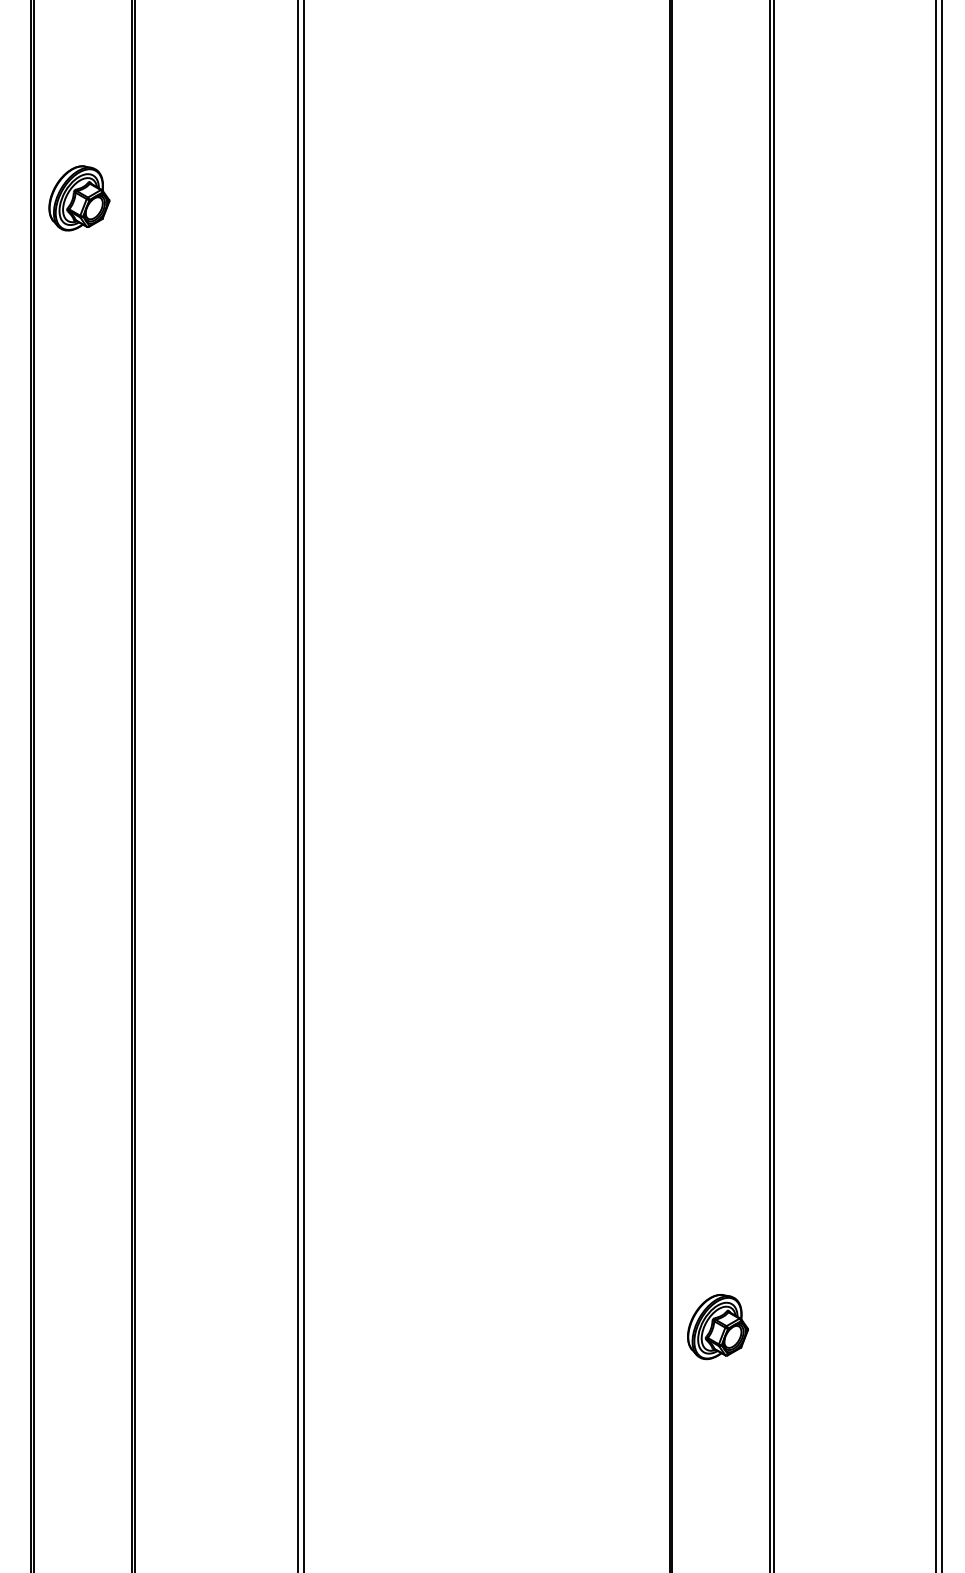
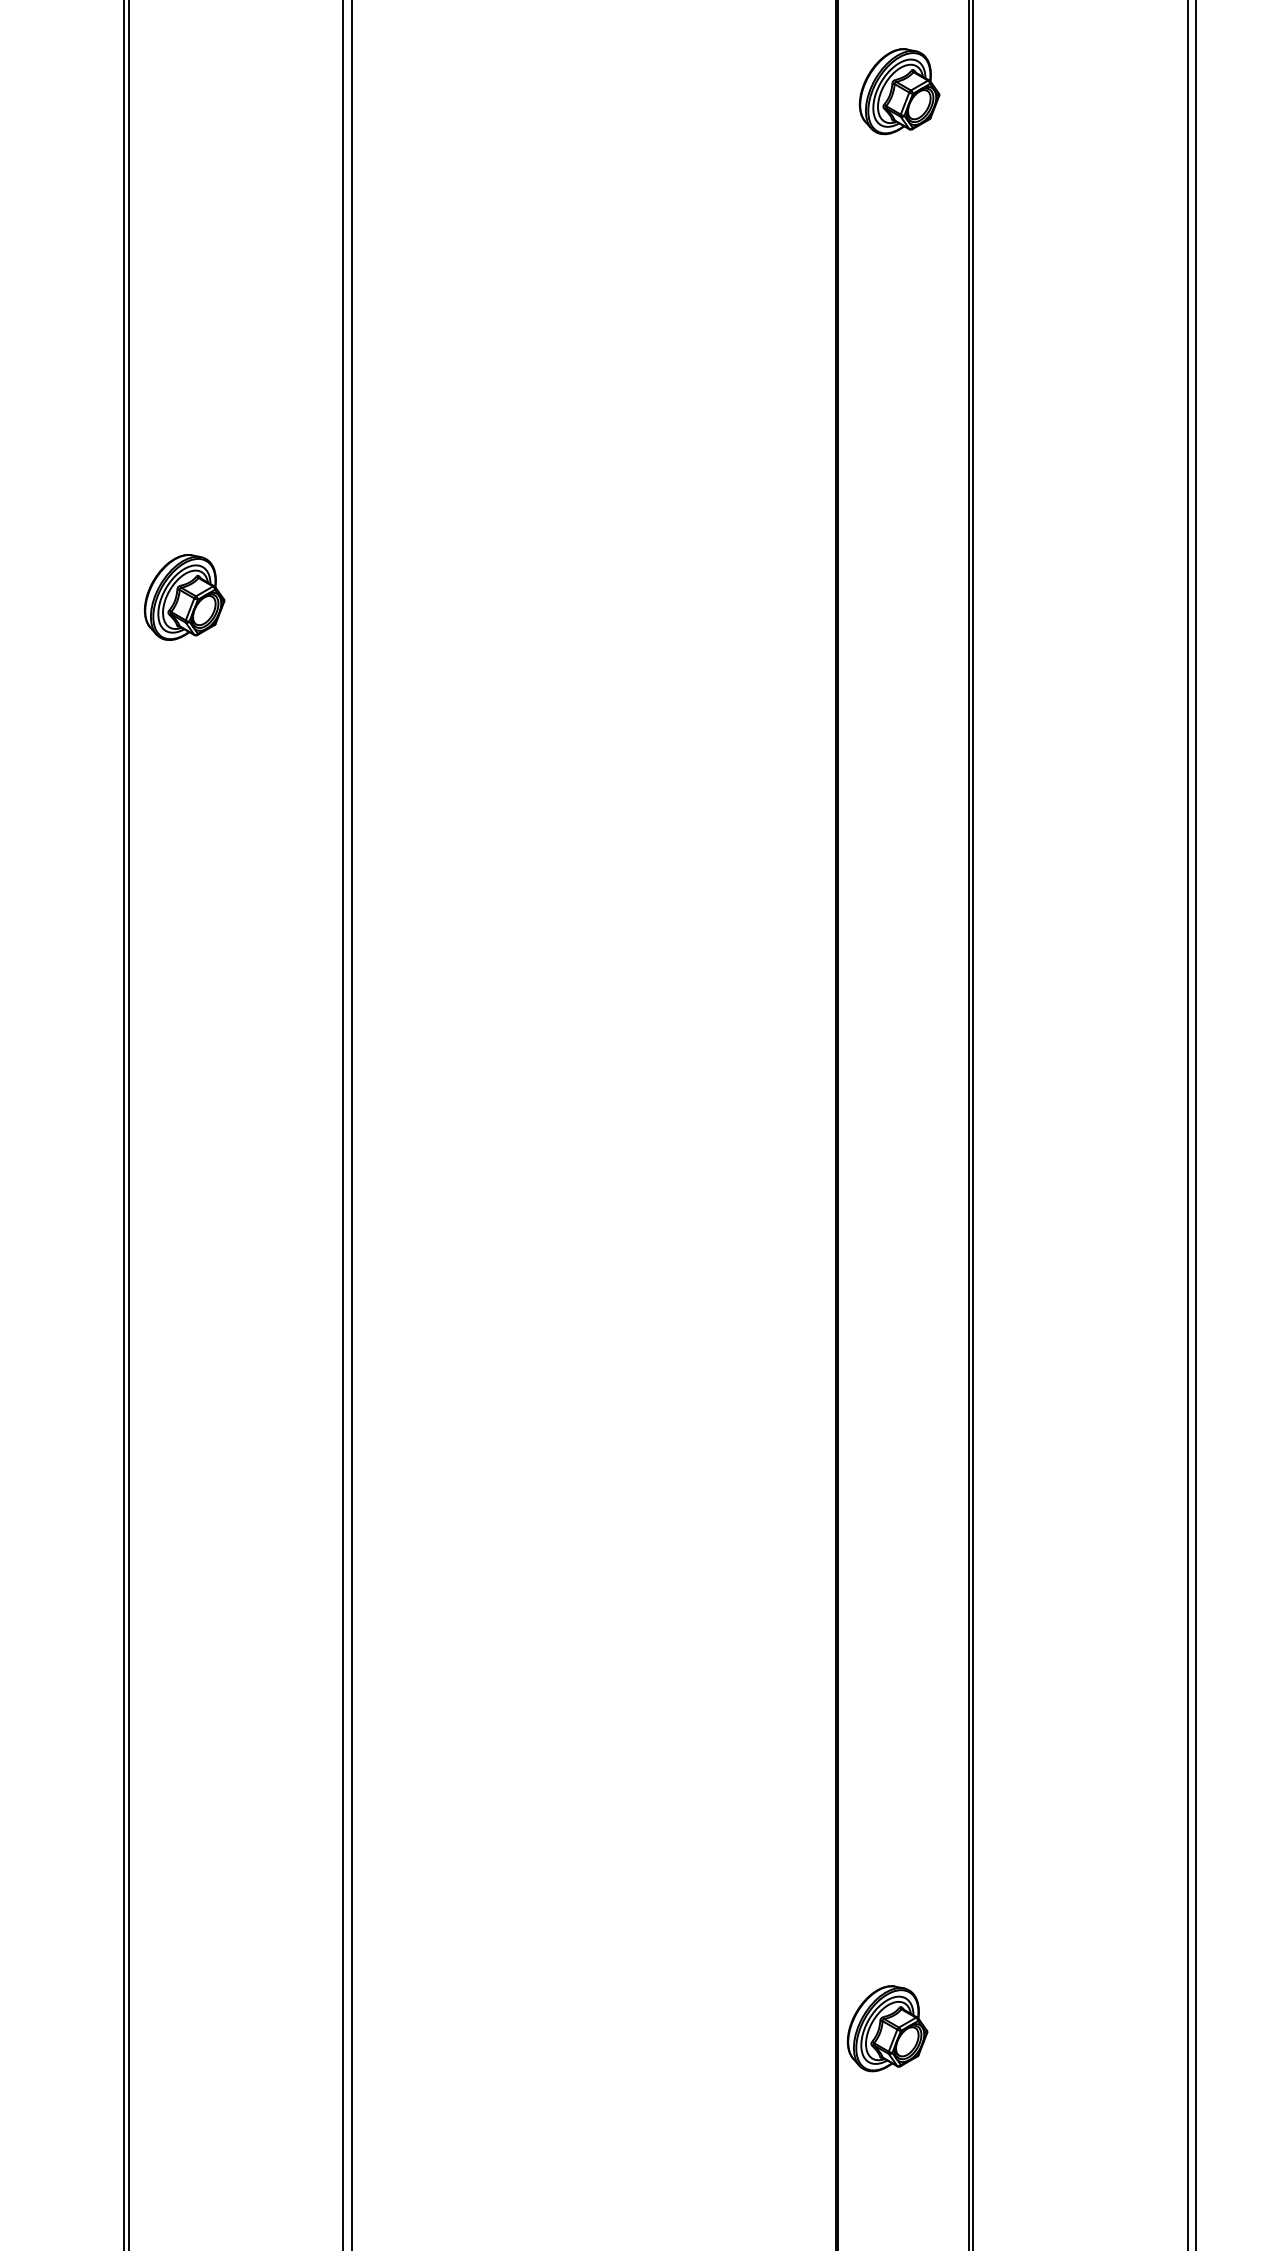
part: (79, 198) -> (184, 597), moved
part: (717, 1326) -> (887, 2028), moved

